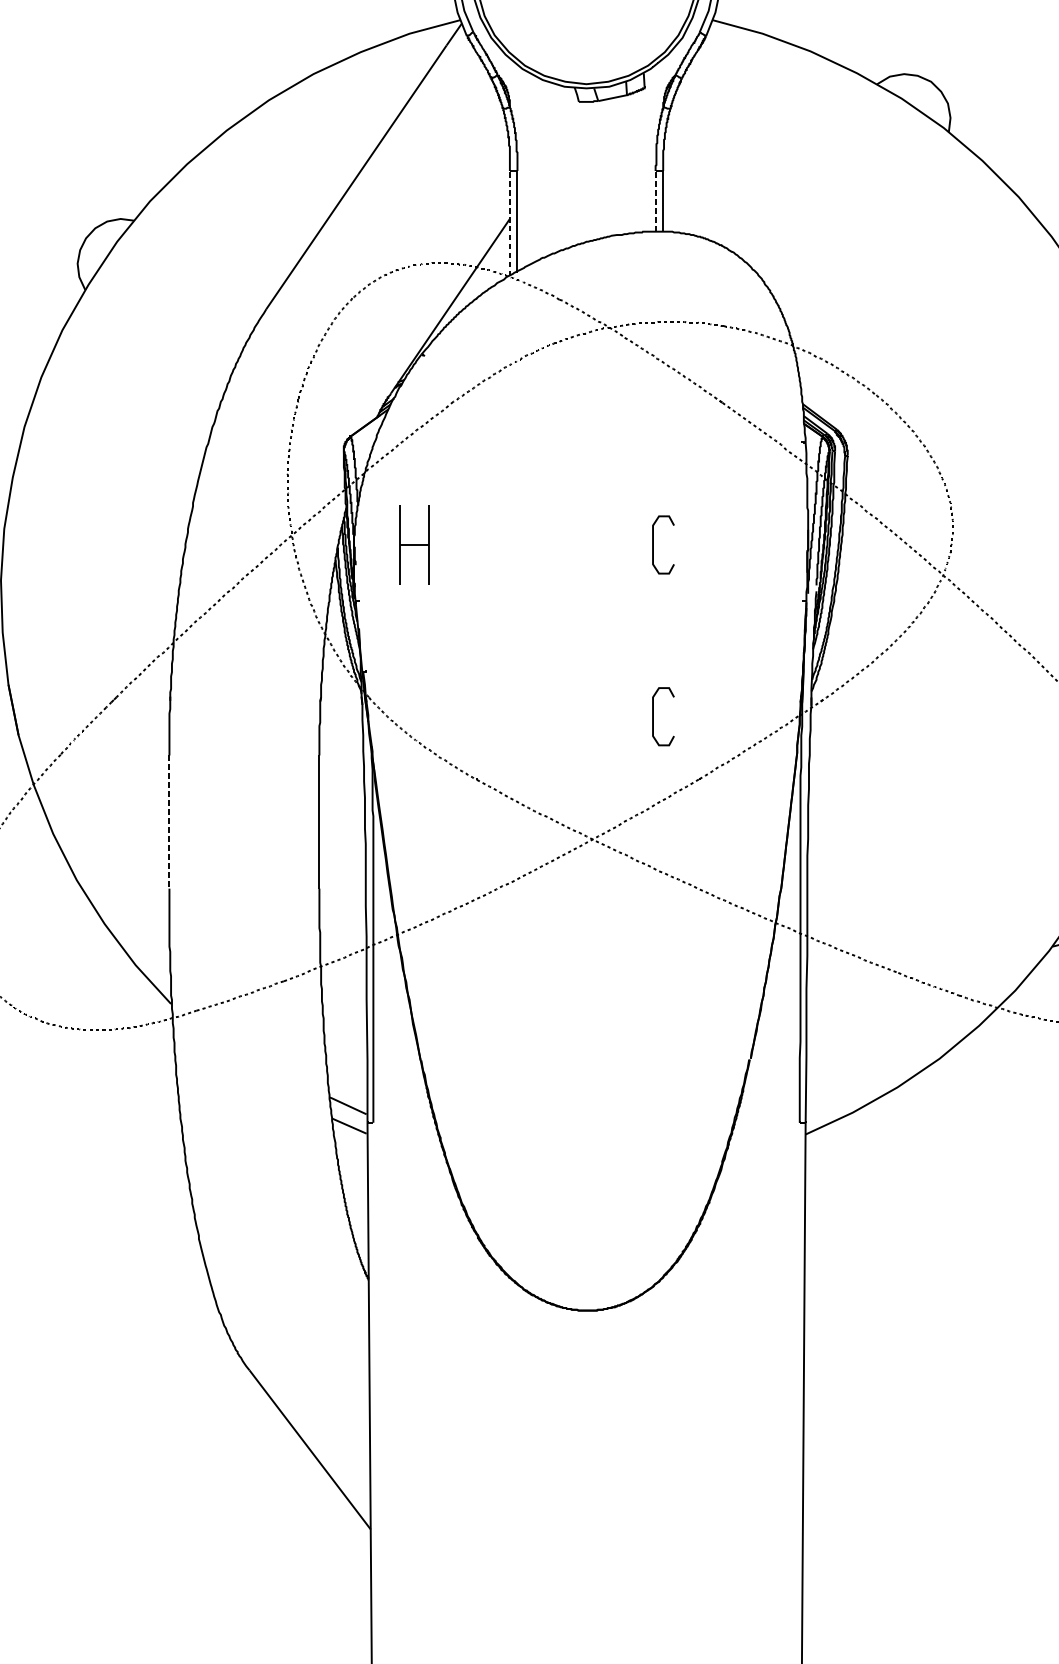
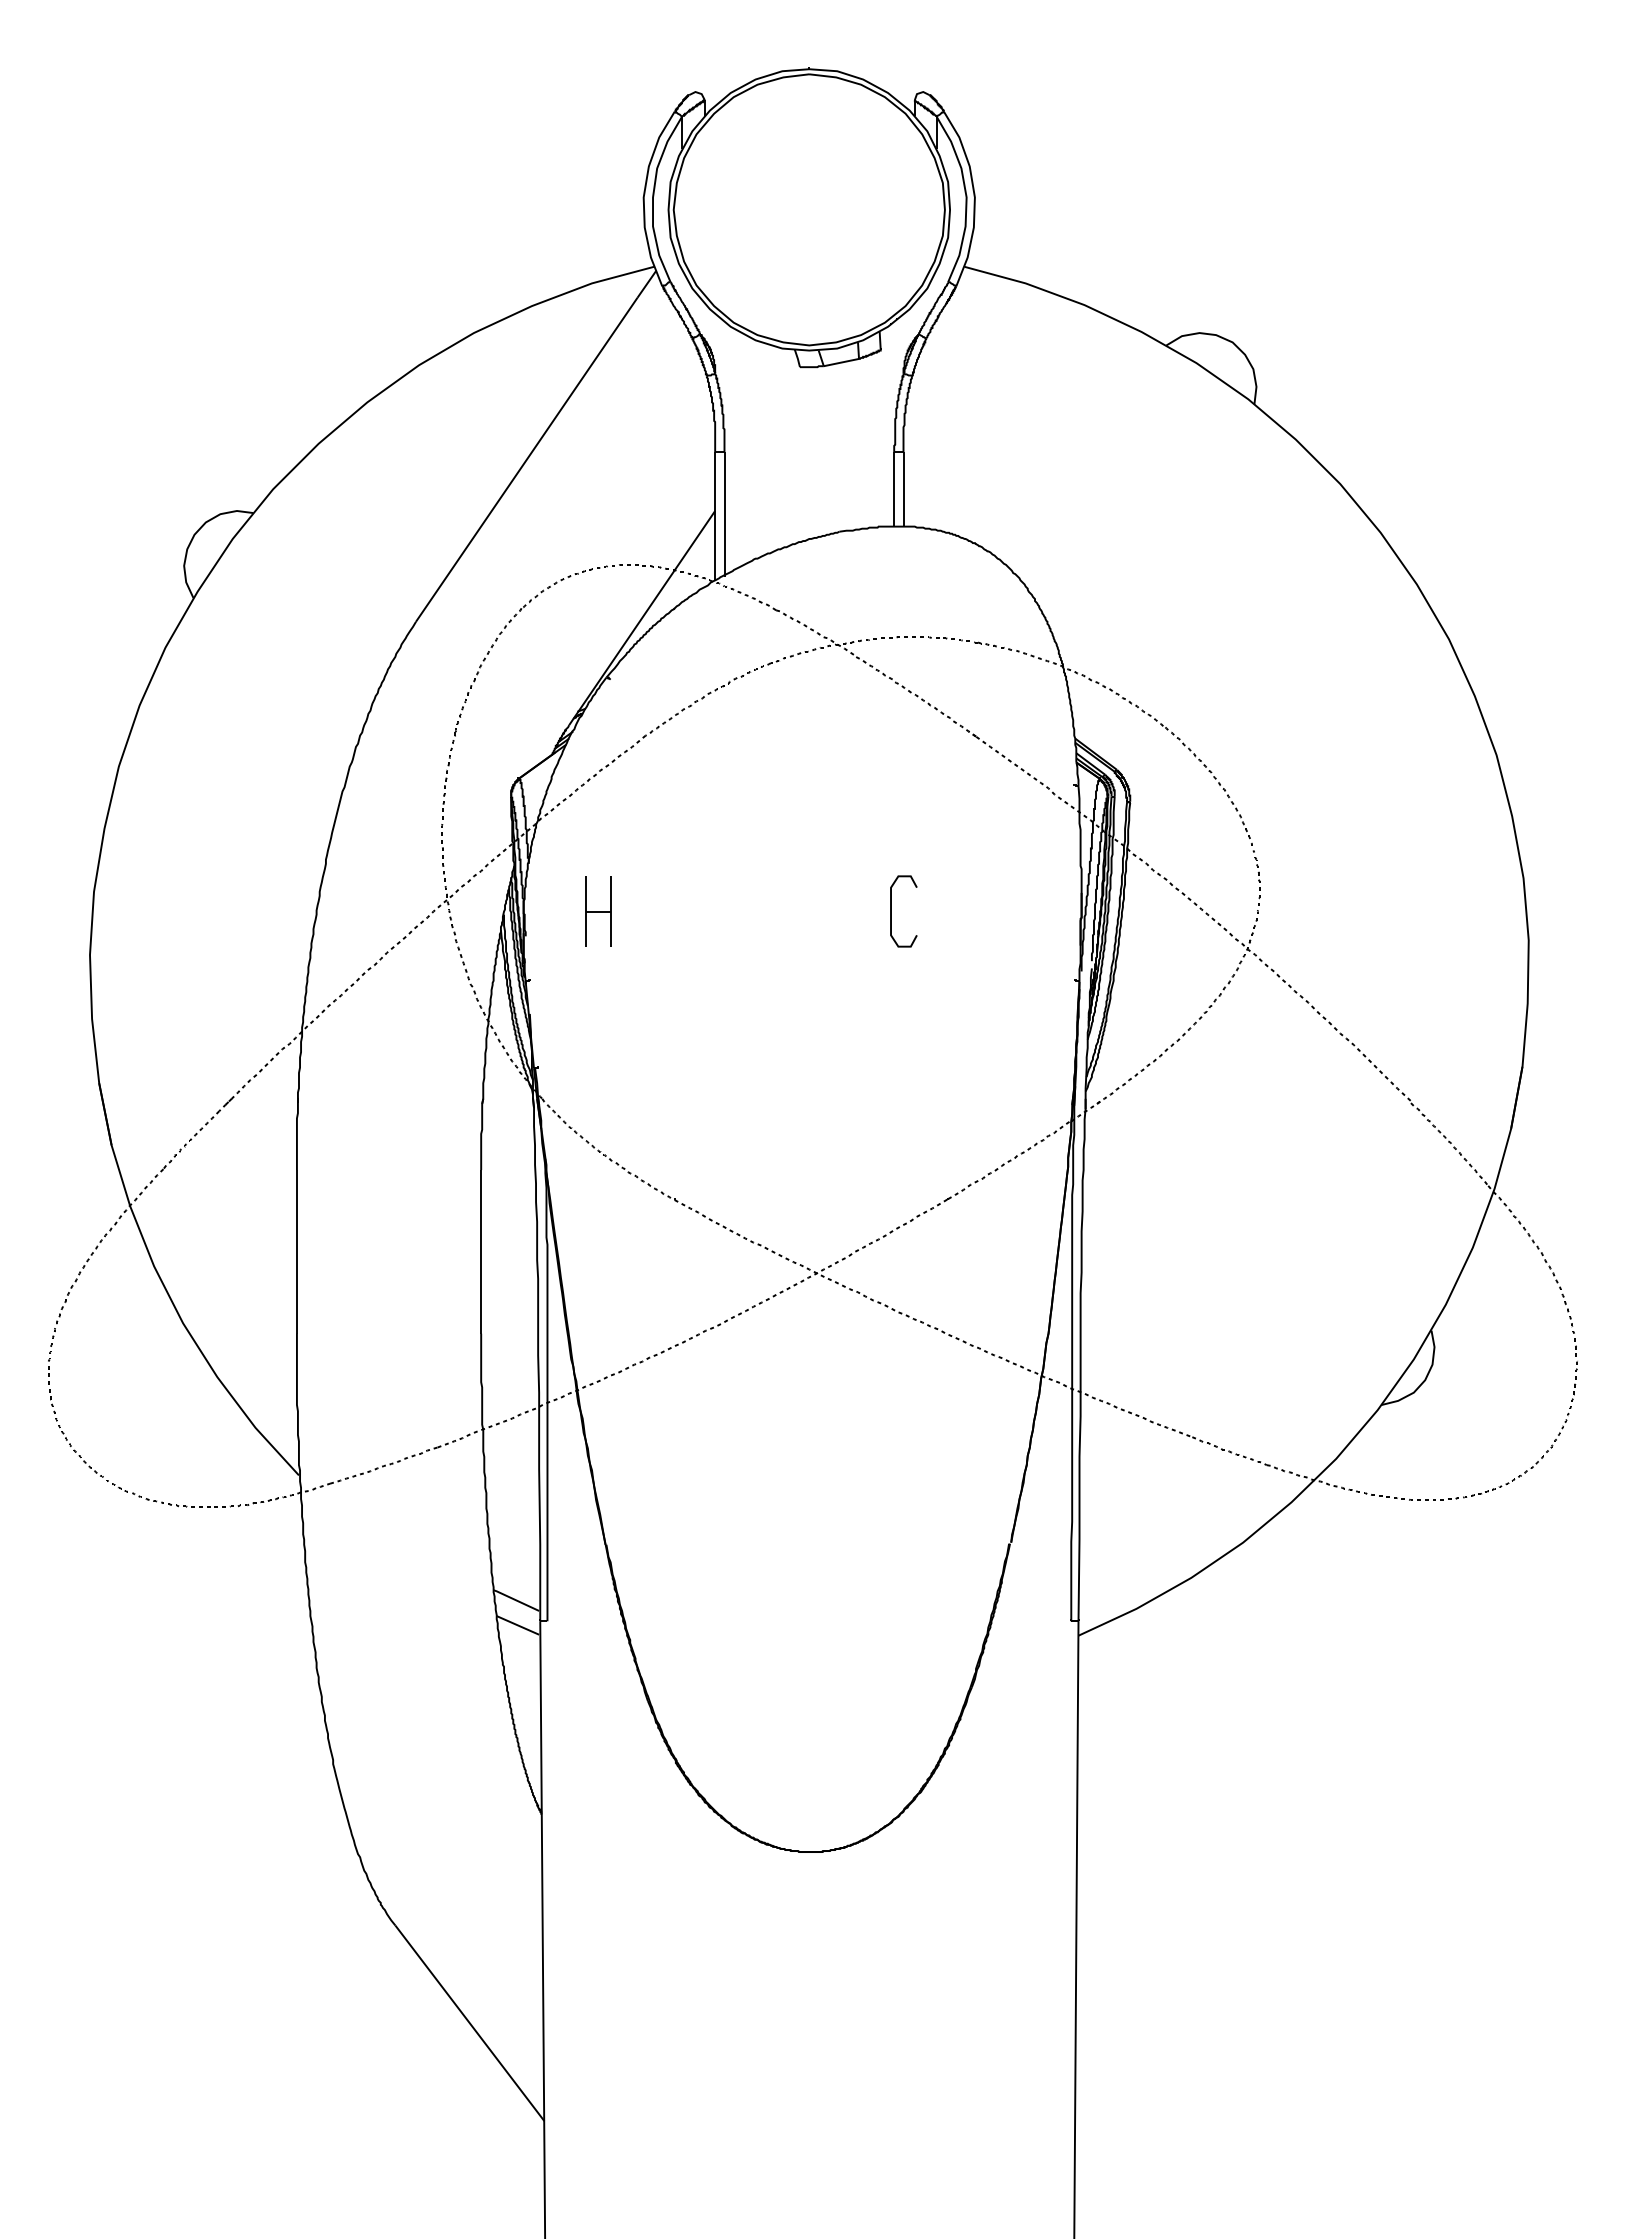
line: (655, 200) -> (894, 488), dashed -> solid
line: (510, 223) -> (715, 516), dashed -> solid
part: (414, 544) -> (598, 911), size x0.71
curve: (653, 716) -> (891, 1122), removed
line: (169, 821) -> (296, 1251), dashed -> solid

